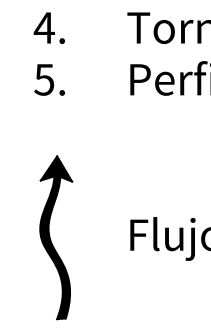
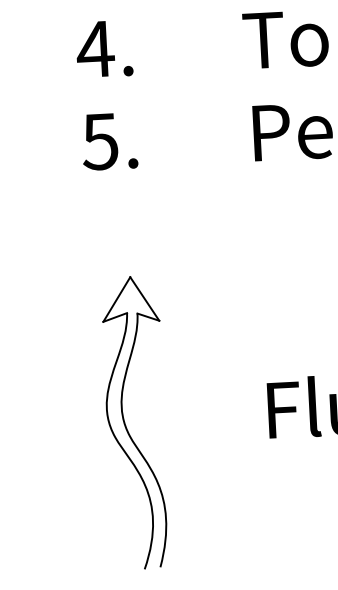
fill: (56, 238) -> (136, 423), removed

